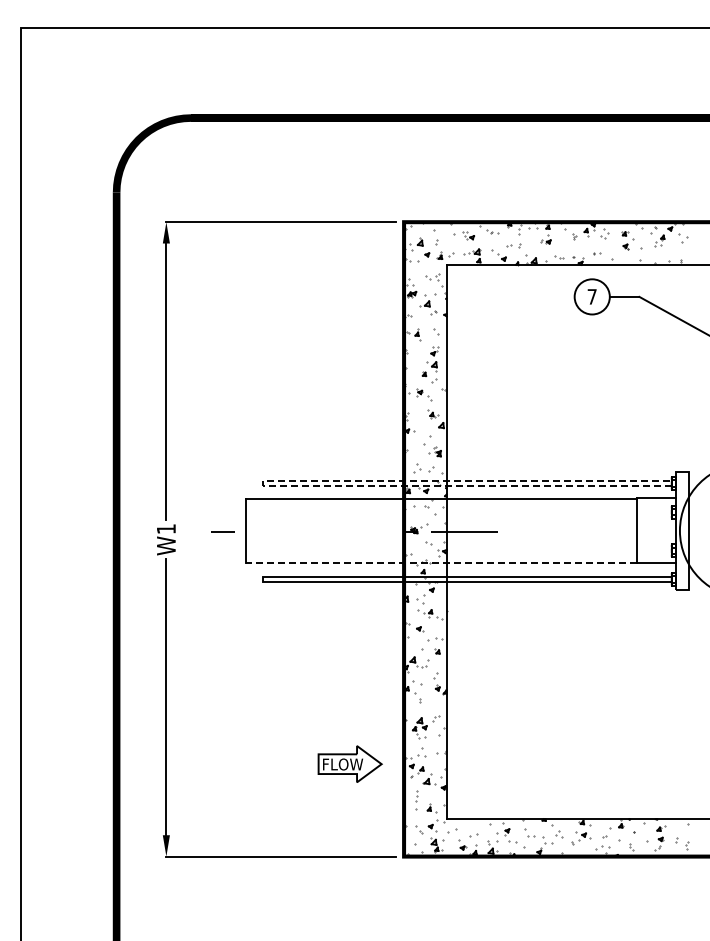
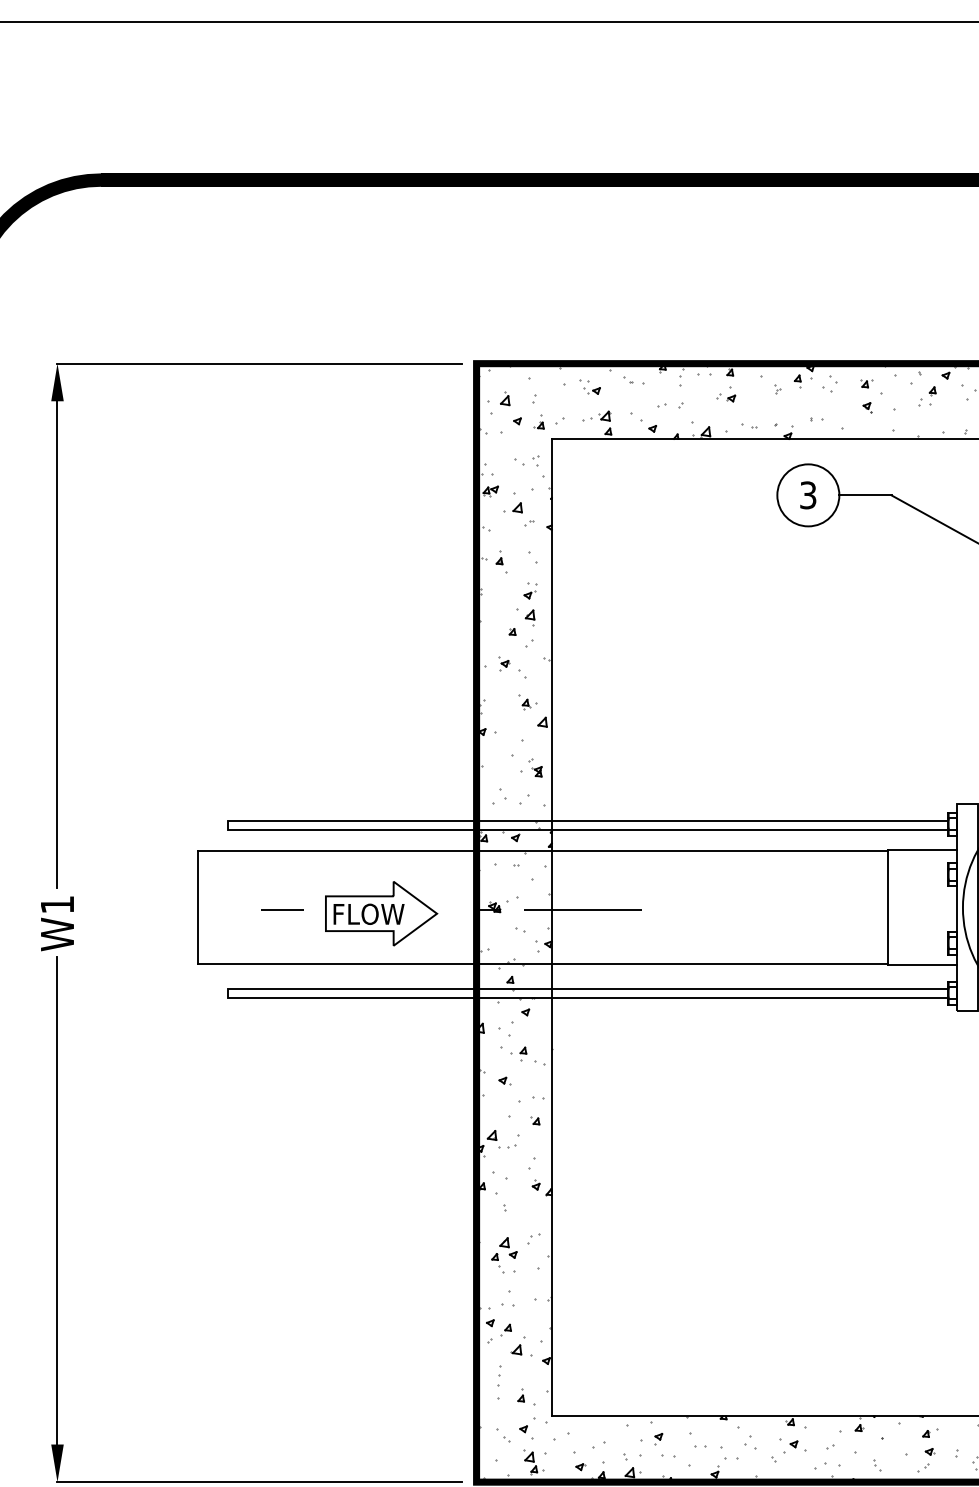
text: (591, 296) -> (807, 494), 7 -> 3
line: (262, 483) -> (226, 824), dashed -> solid
line: (222, 531) -> (281, 909), moved
line: (441, 562) -> (542, 963), dashed -> solid
part: (349, 763) -> (380, 912), moved

